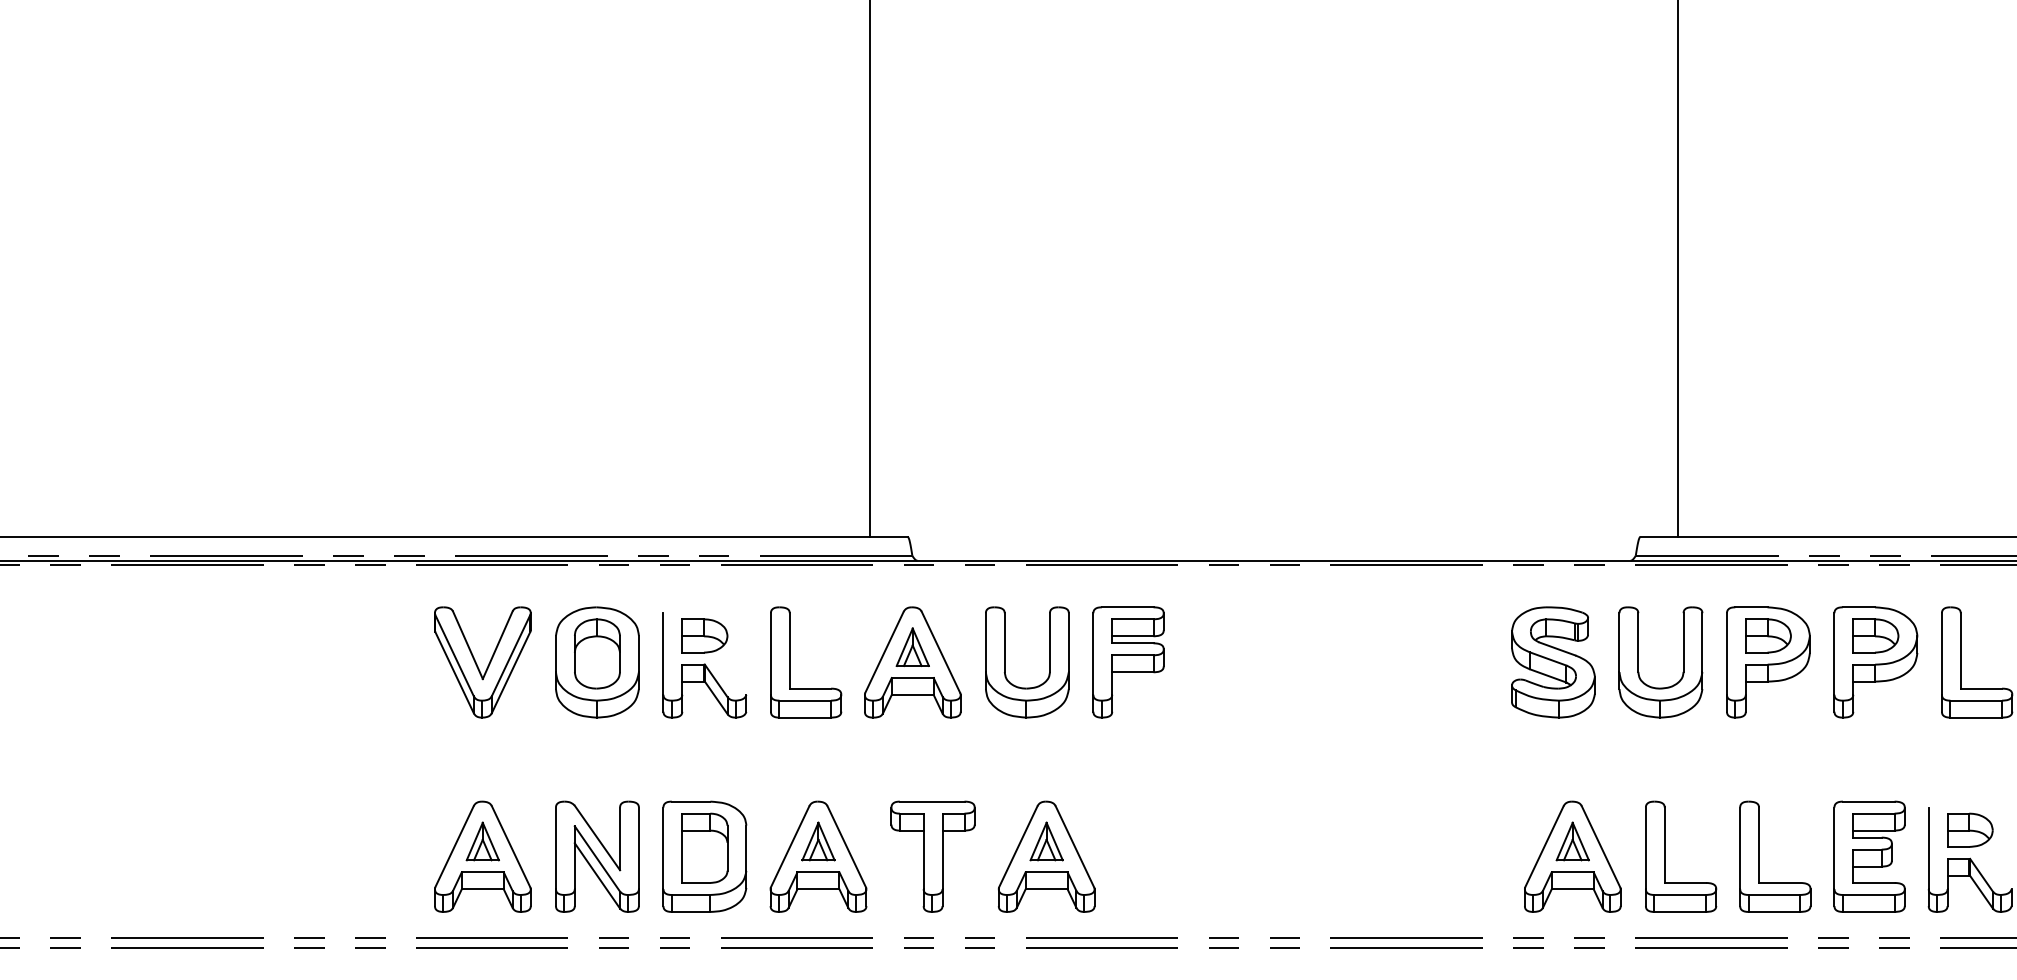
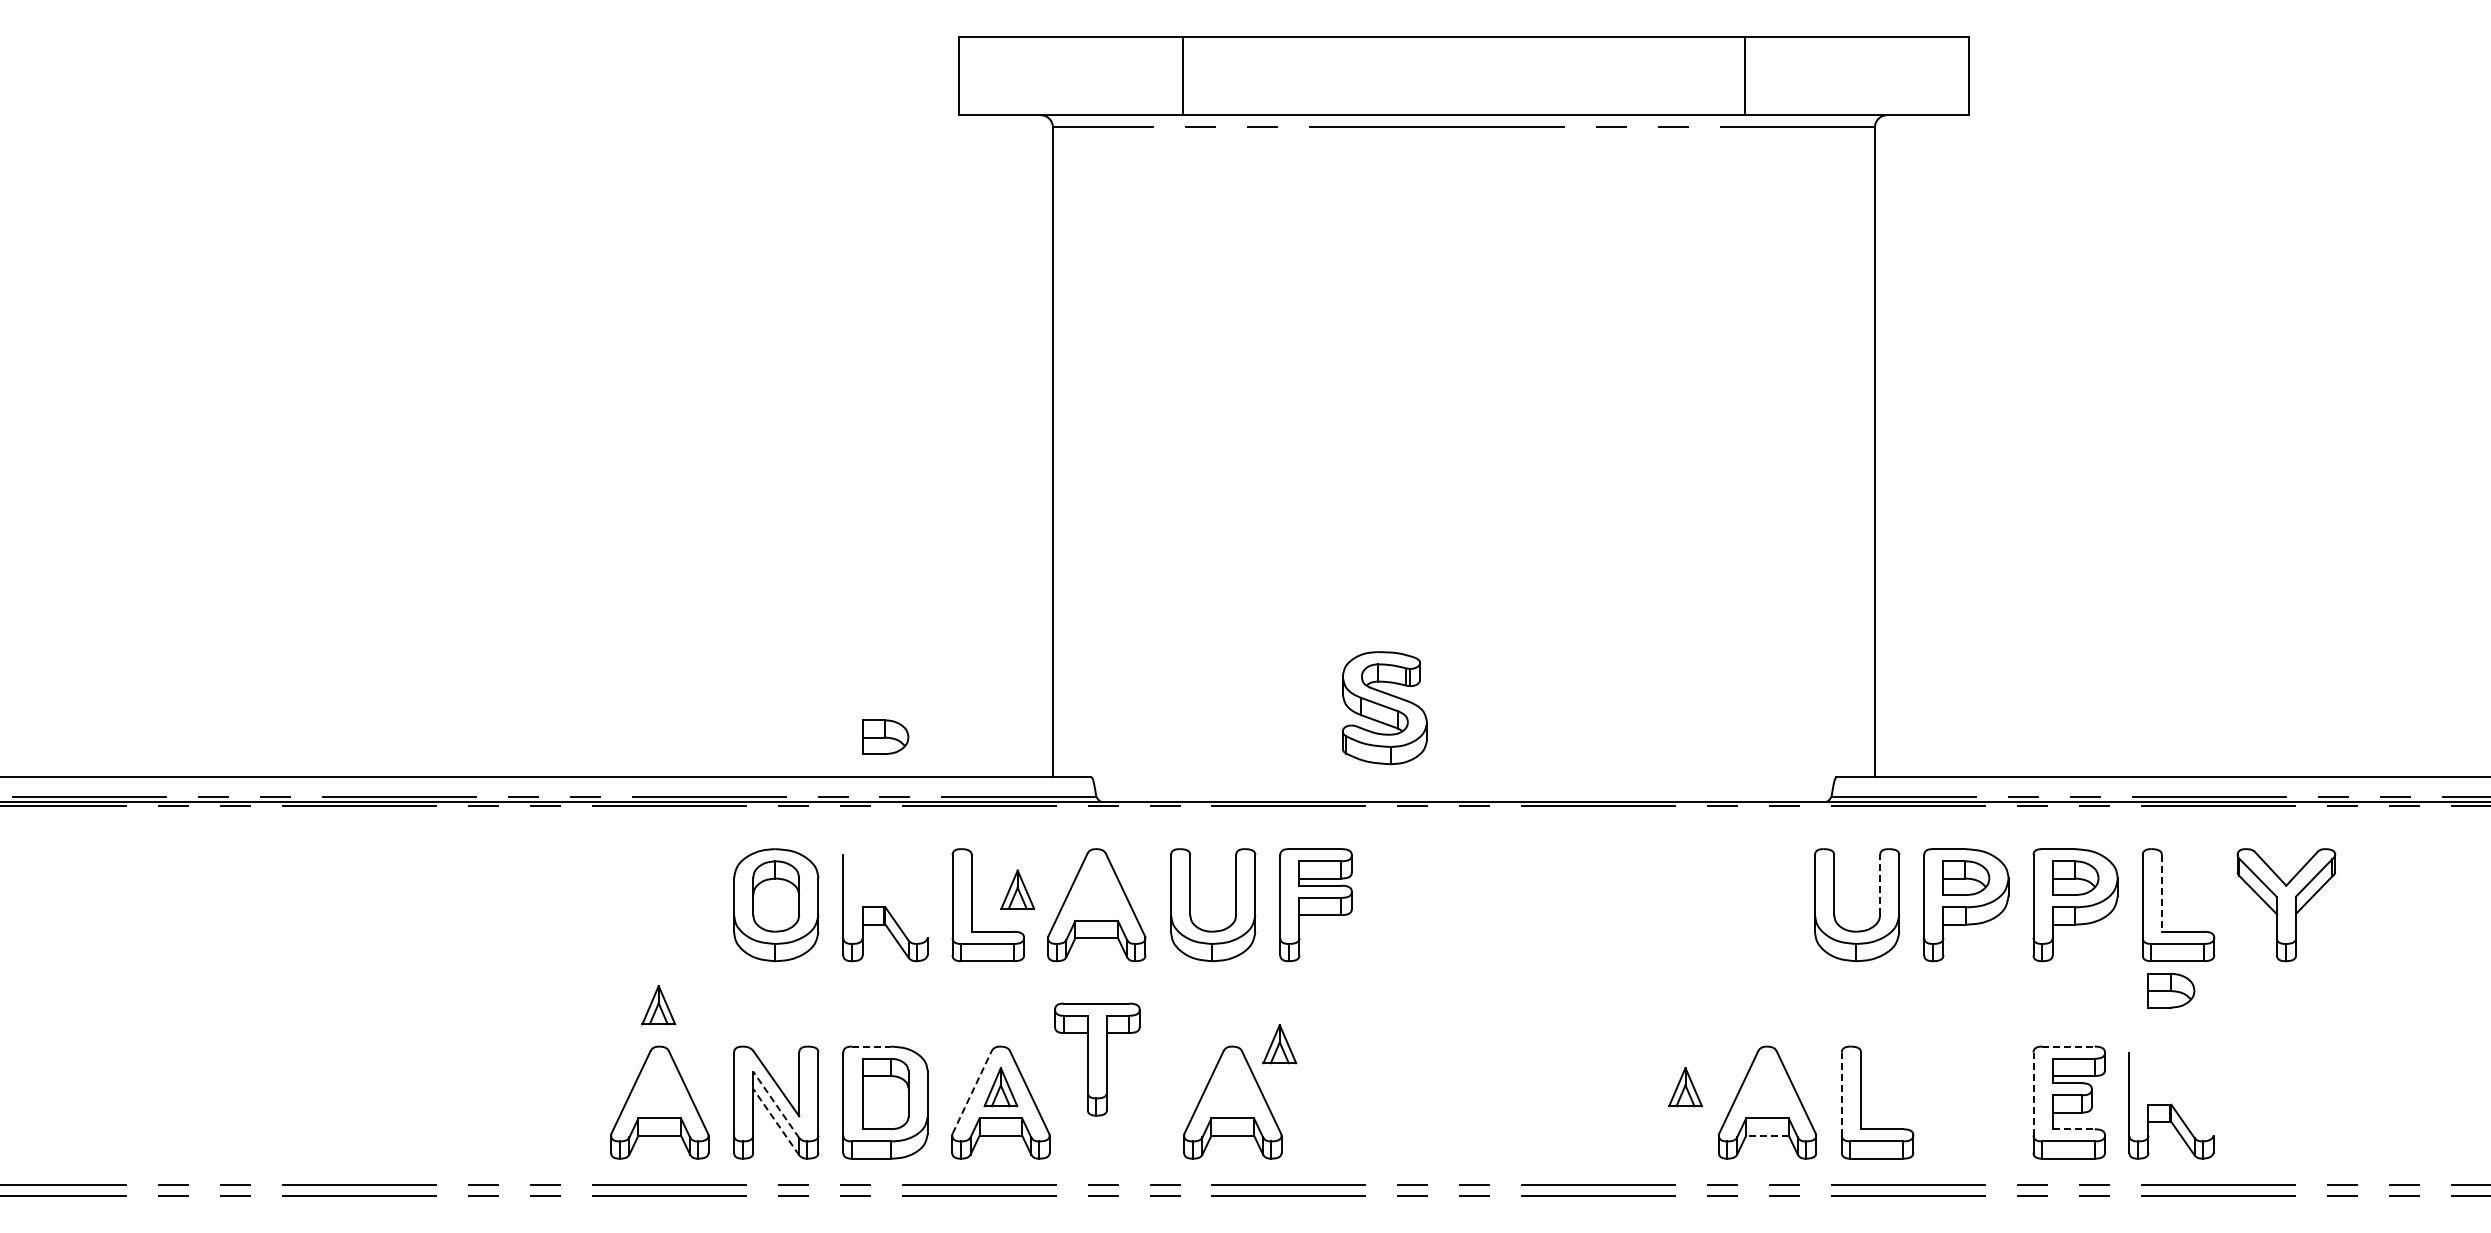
part: (704, 635) -> (885, 736), moved
line: (1683, 642) -> (1880, 884), solid -> dashed
part: (912, 647) -> (1017, 889), moved
line: (1960, 650) -> (2161, 893), solid -> dashed
part: (482, 662) -> (659, 905), removed
part: (1553, 662) -> (1384, 708), moved
line: (691, 801) -> (871, 1046), solid -> dashed
line: (1868, 801) -> (2068, 1046), solid -> dashed
part: (1970, 830) -> (2171, 990), moved
part: (482, 841) -> (658, 1005), moved
part: (1046, 841) -> (1279, 1044), moved
part: (1572, 841) -> (1685, 1087), moved
line: (790, 846) -> (972, 1092), solid -> dashed
line: (1645, 847) -> (1841, 1093), solid -> dashed
line: (1834, 847) -> (2033, 1093), solid -> dashed
part: (933, 856) -> (1097, 1059), moved
part: (1759, 856) -> (1957, 1102), removed
line: (596, 858) -> (775, 1104), solid -> dashed
line: (596, 875) -> (775, 1121), solid -> dashed
line: (1873, 883) -> (2073, 1129), solid -> dashed
line: (1571, 889) -> (1766, 1135), solid -> dashed

